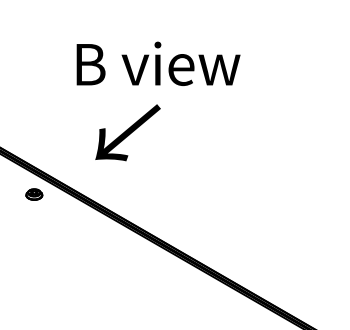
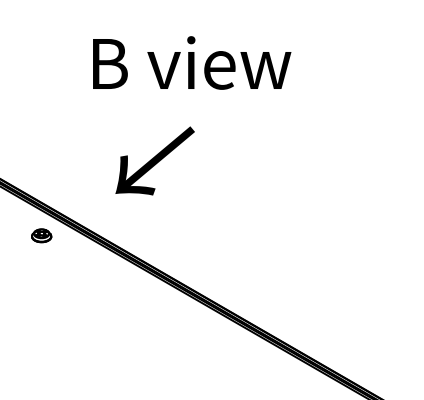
text: (158, 63) -> (192, 62), moved

